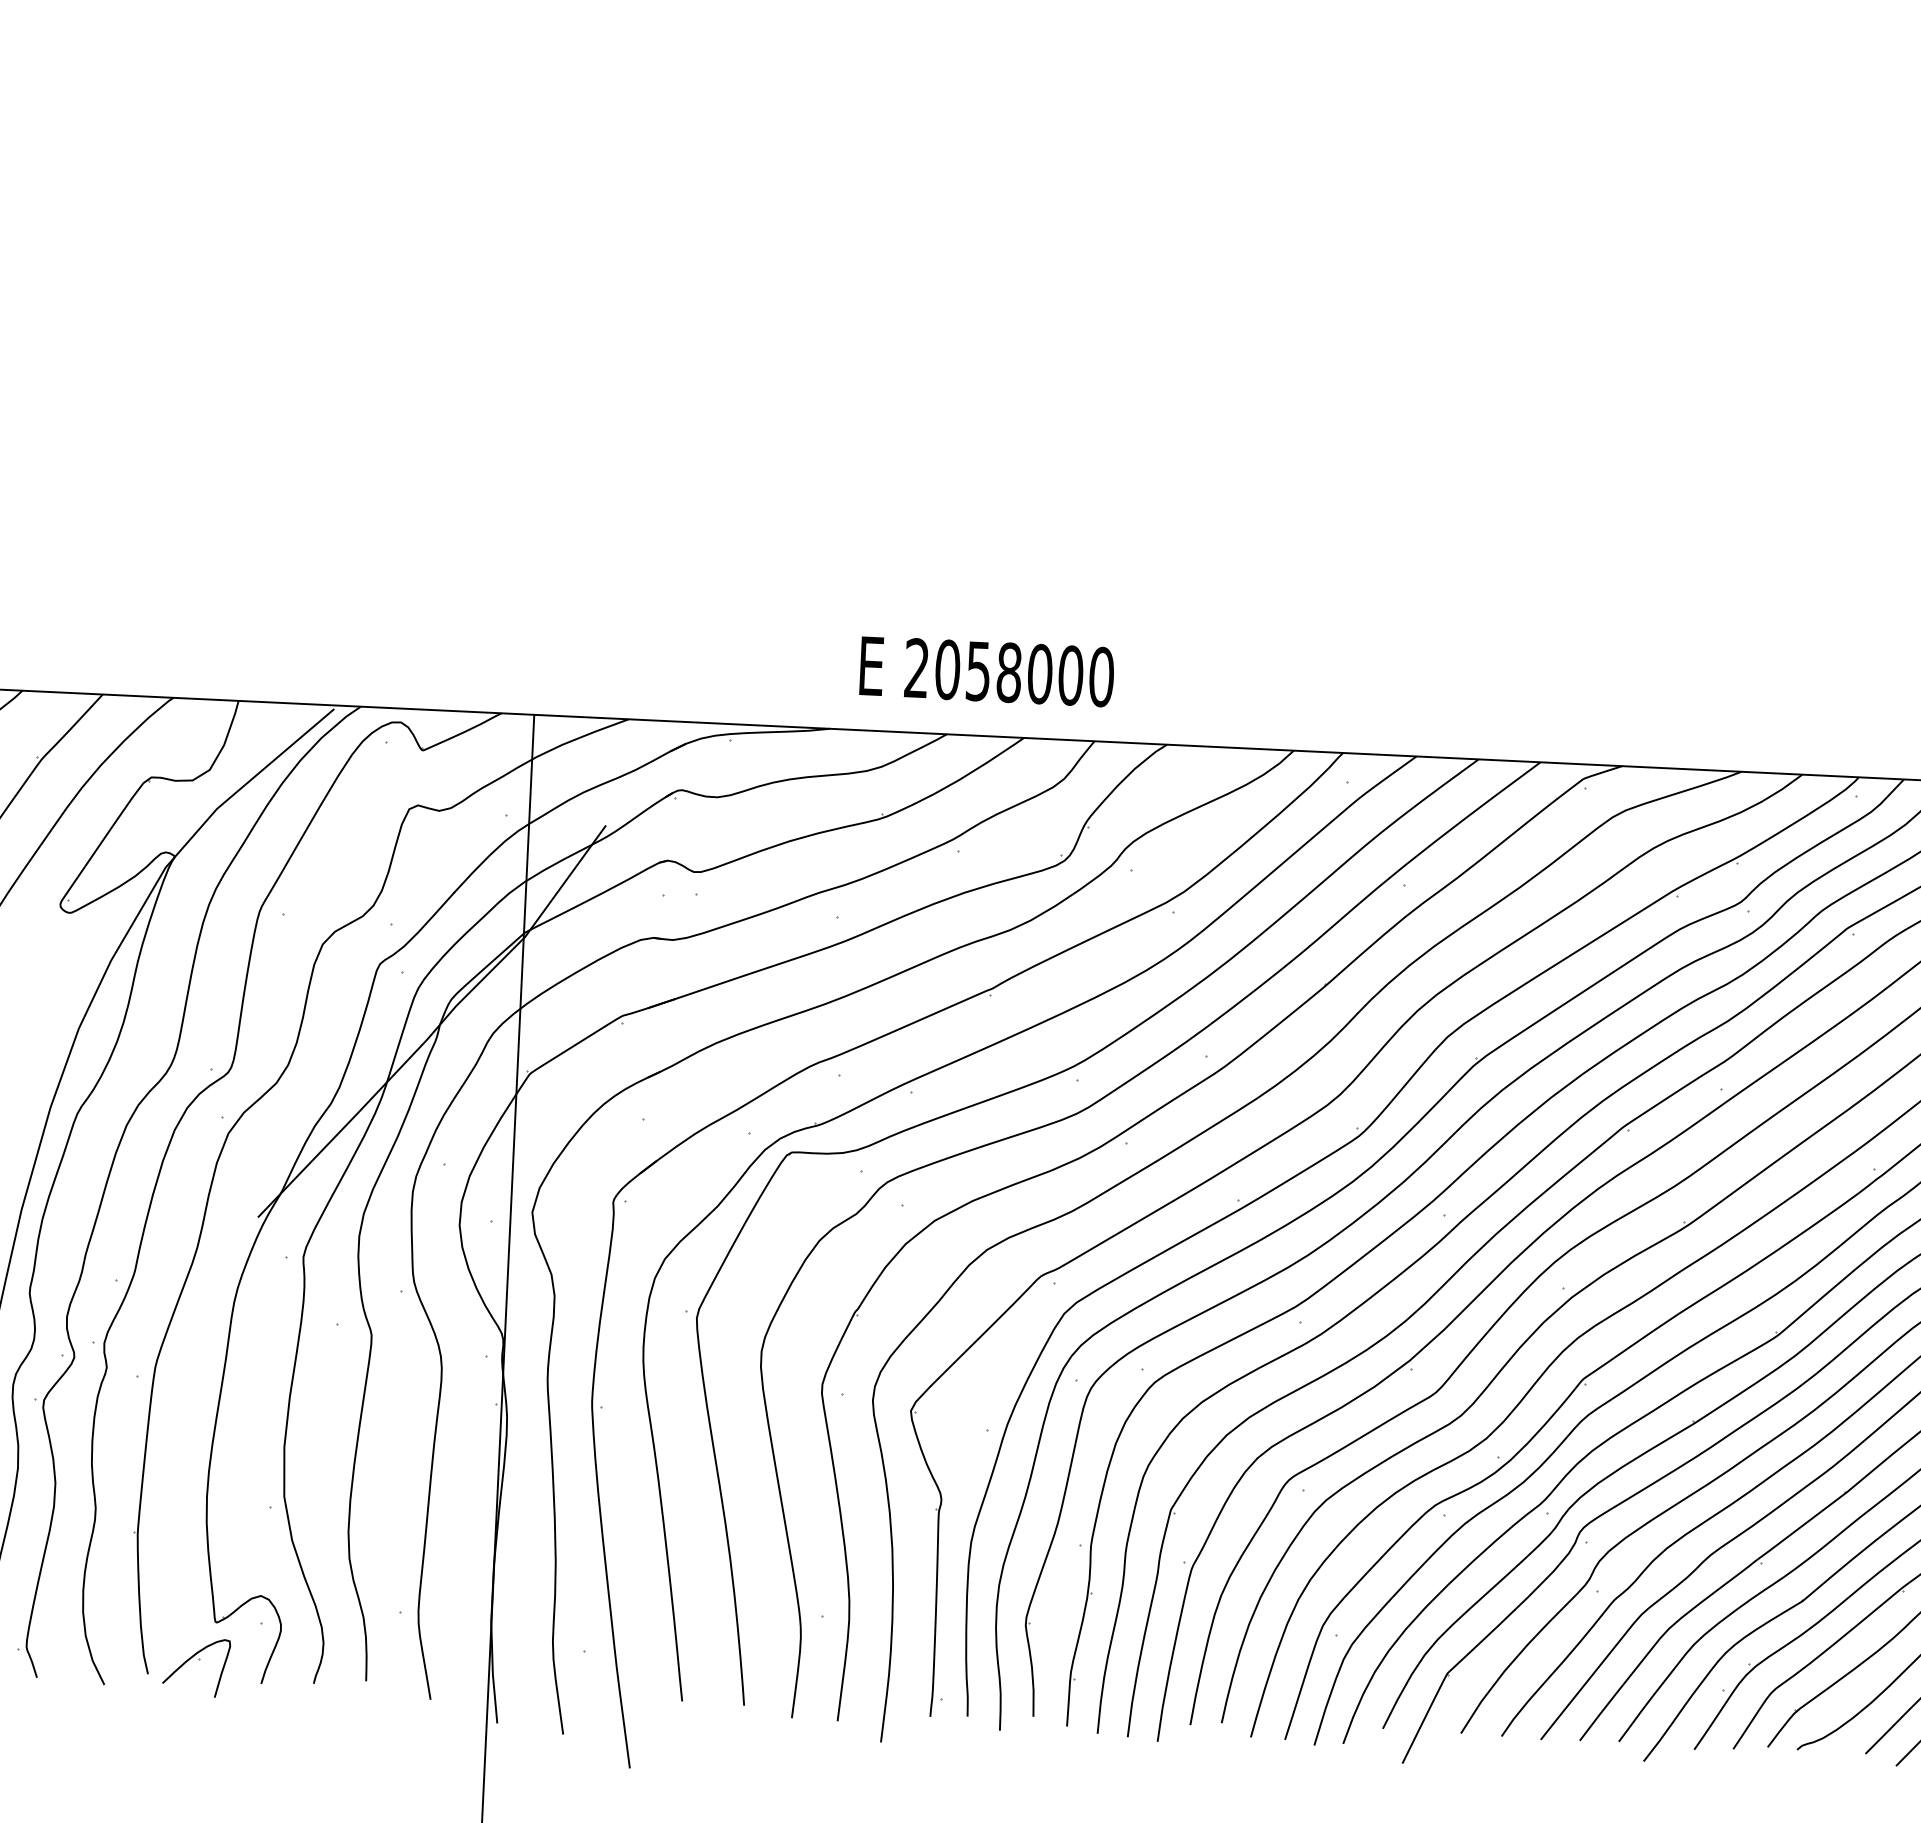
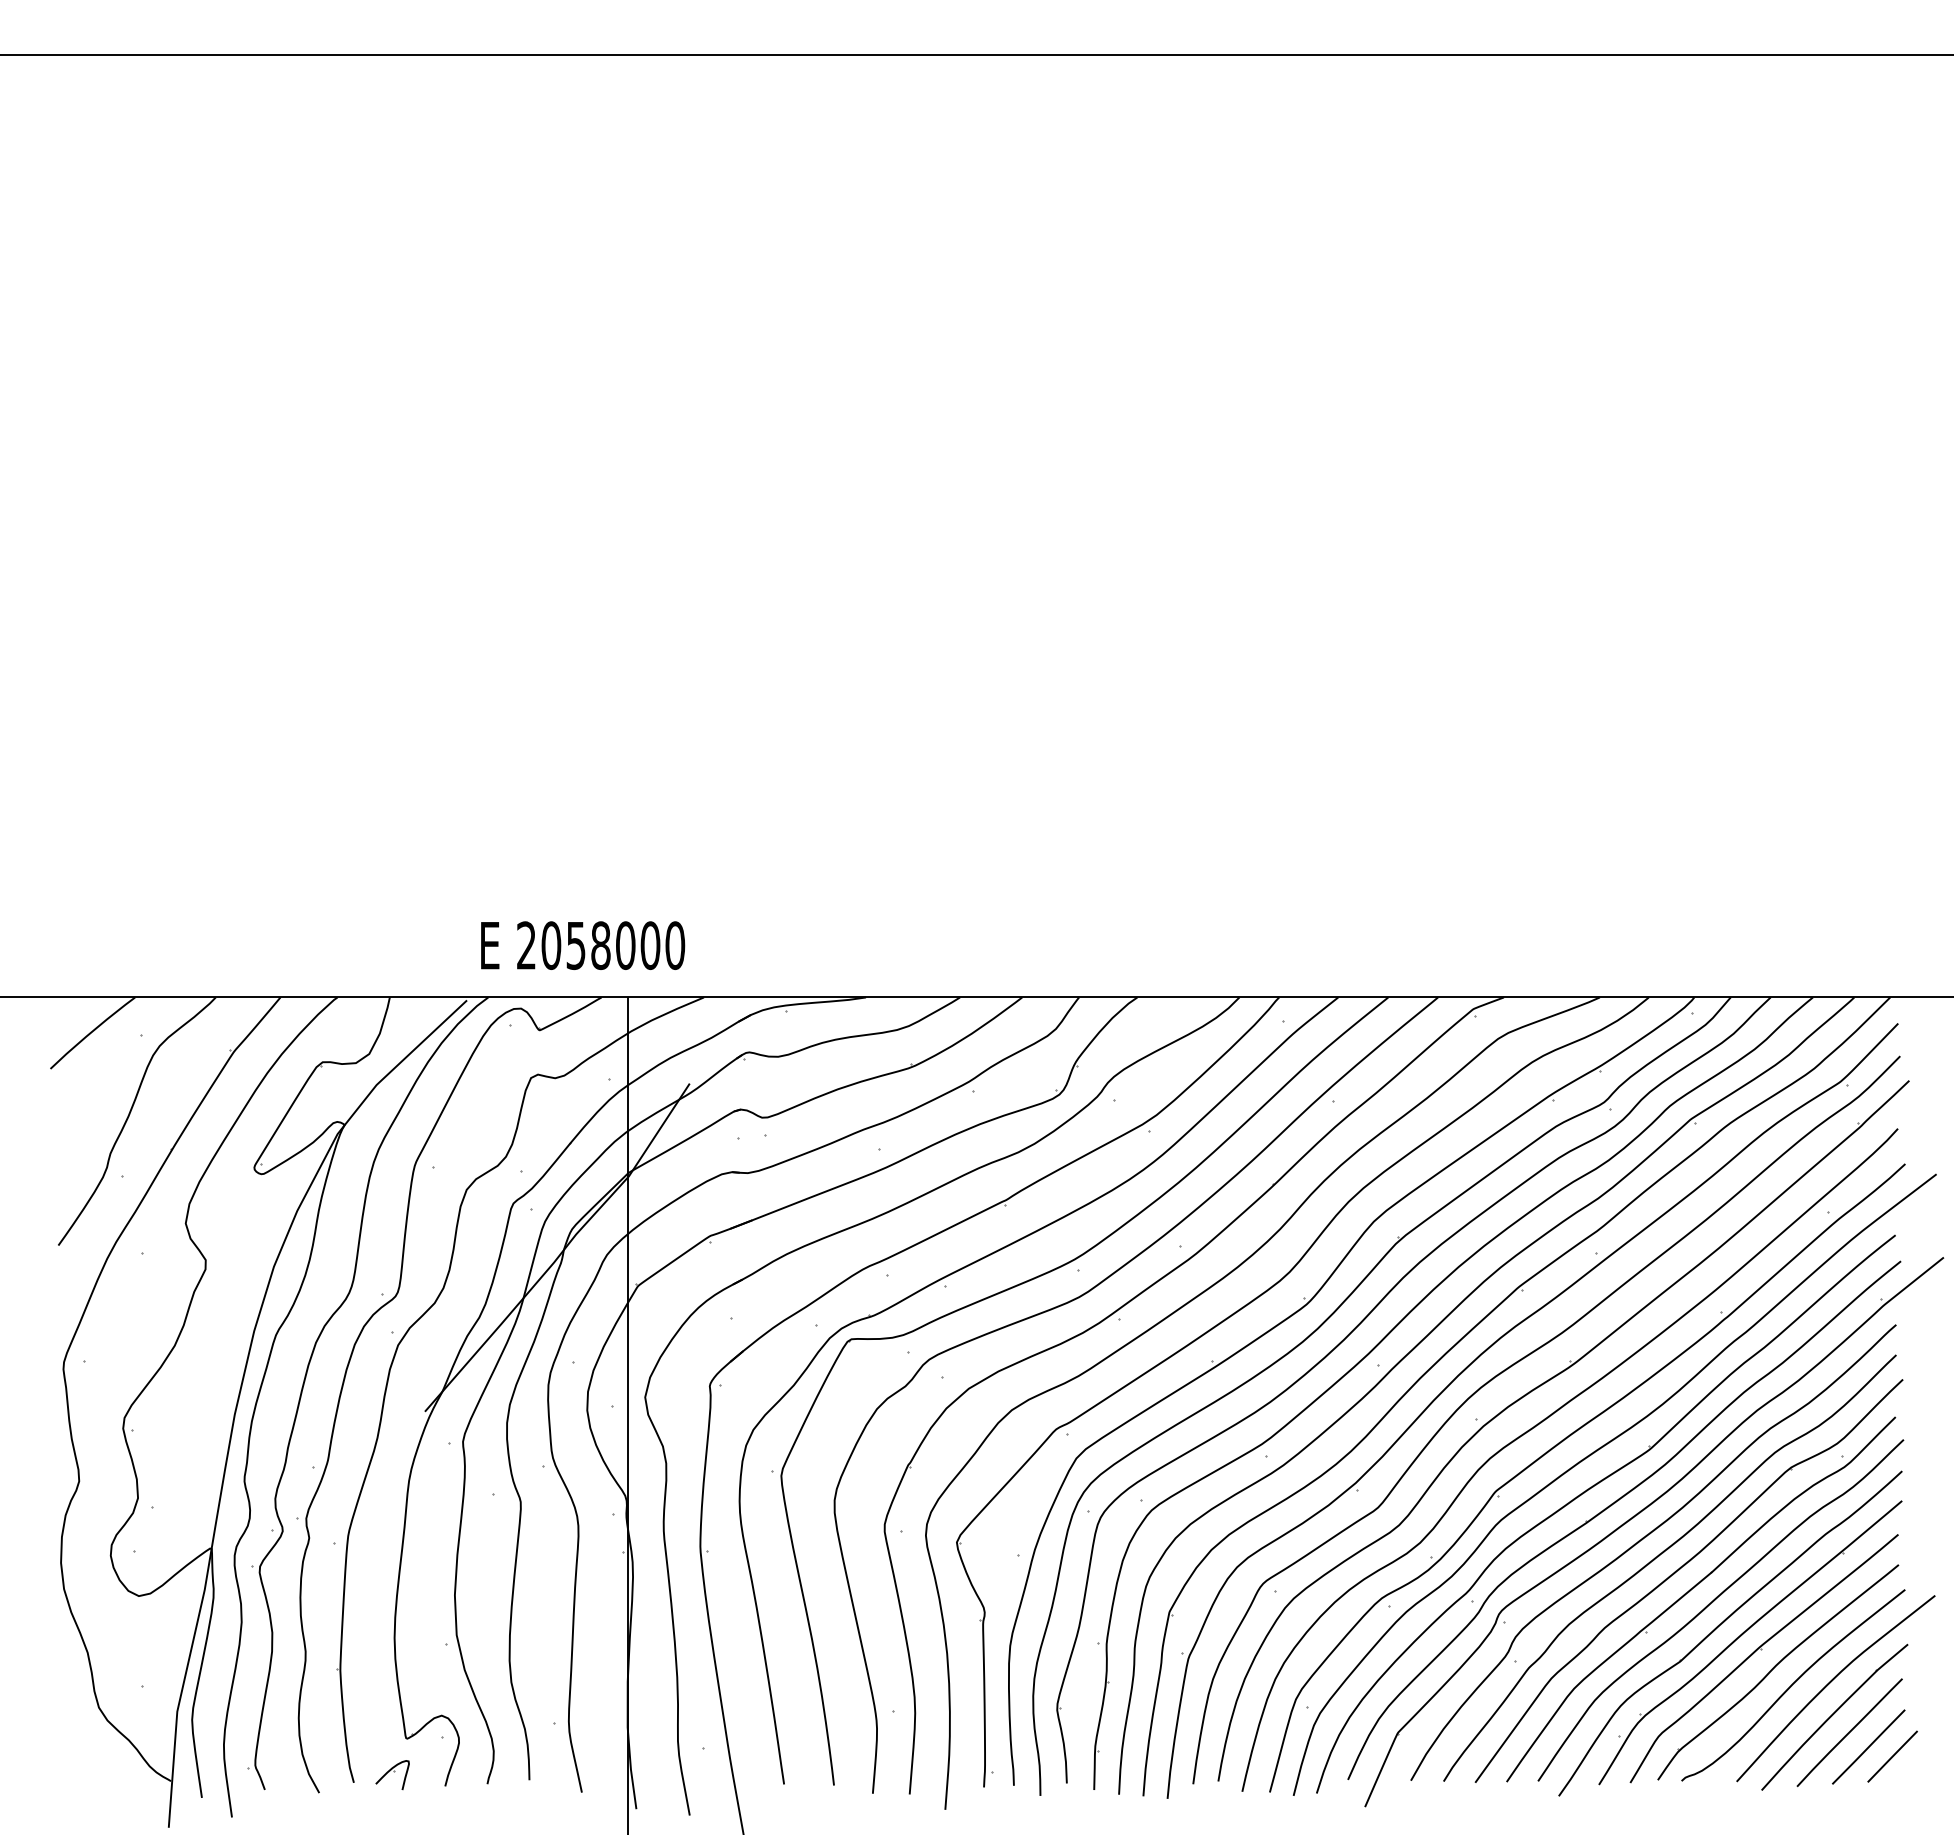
text: (987, 671) -> (583, 945), moved
part: (196, 1666) -> (392, 1774), size x0.62

